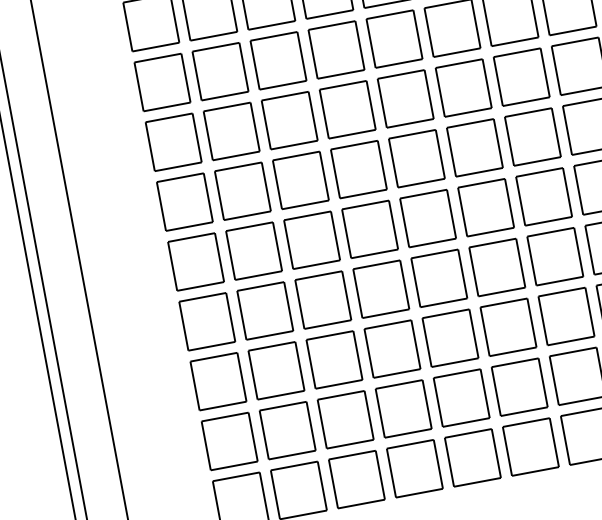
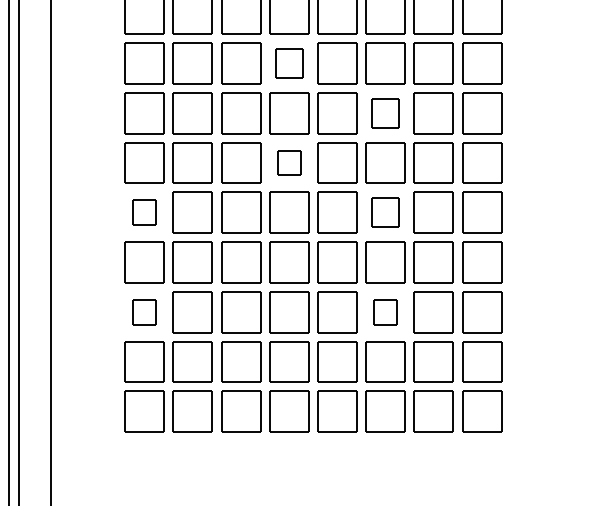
part: (336, 49) -> (289, 63), size x0.7
part: (463, 88) -> (385, 113), size x0.7
part: (358, 168) -> (289, 162), size x0.6
part: (485, 207) -> (385, 212), size x0.7
part: (195, 261) -> (144, 212), size x0.6
part: (508, 327) -> (385, 312), size x0.6
part: (218, 382) -> (144, 312), size x0.6

